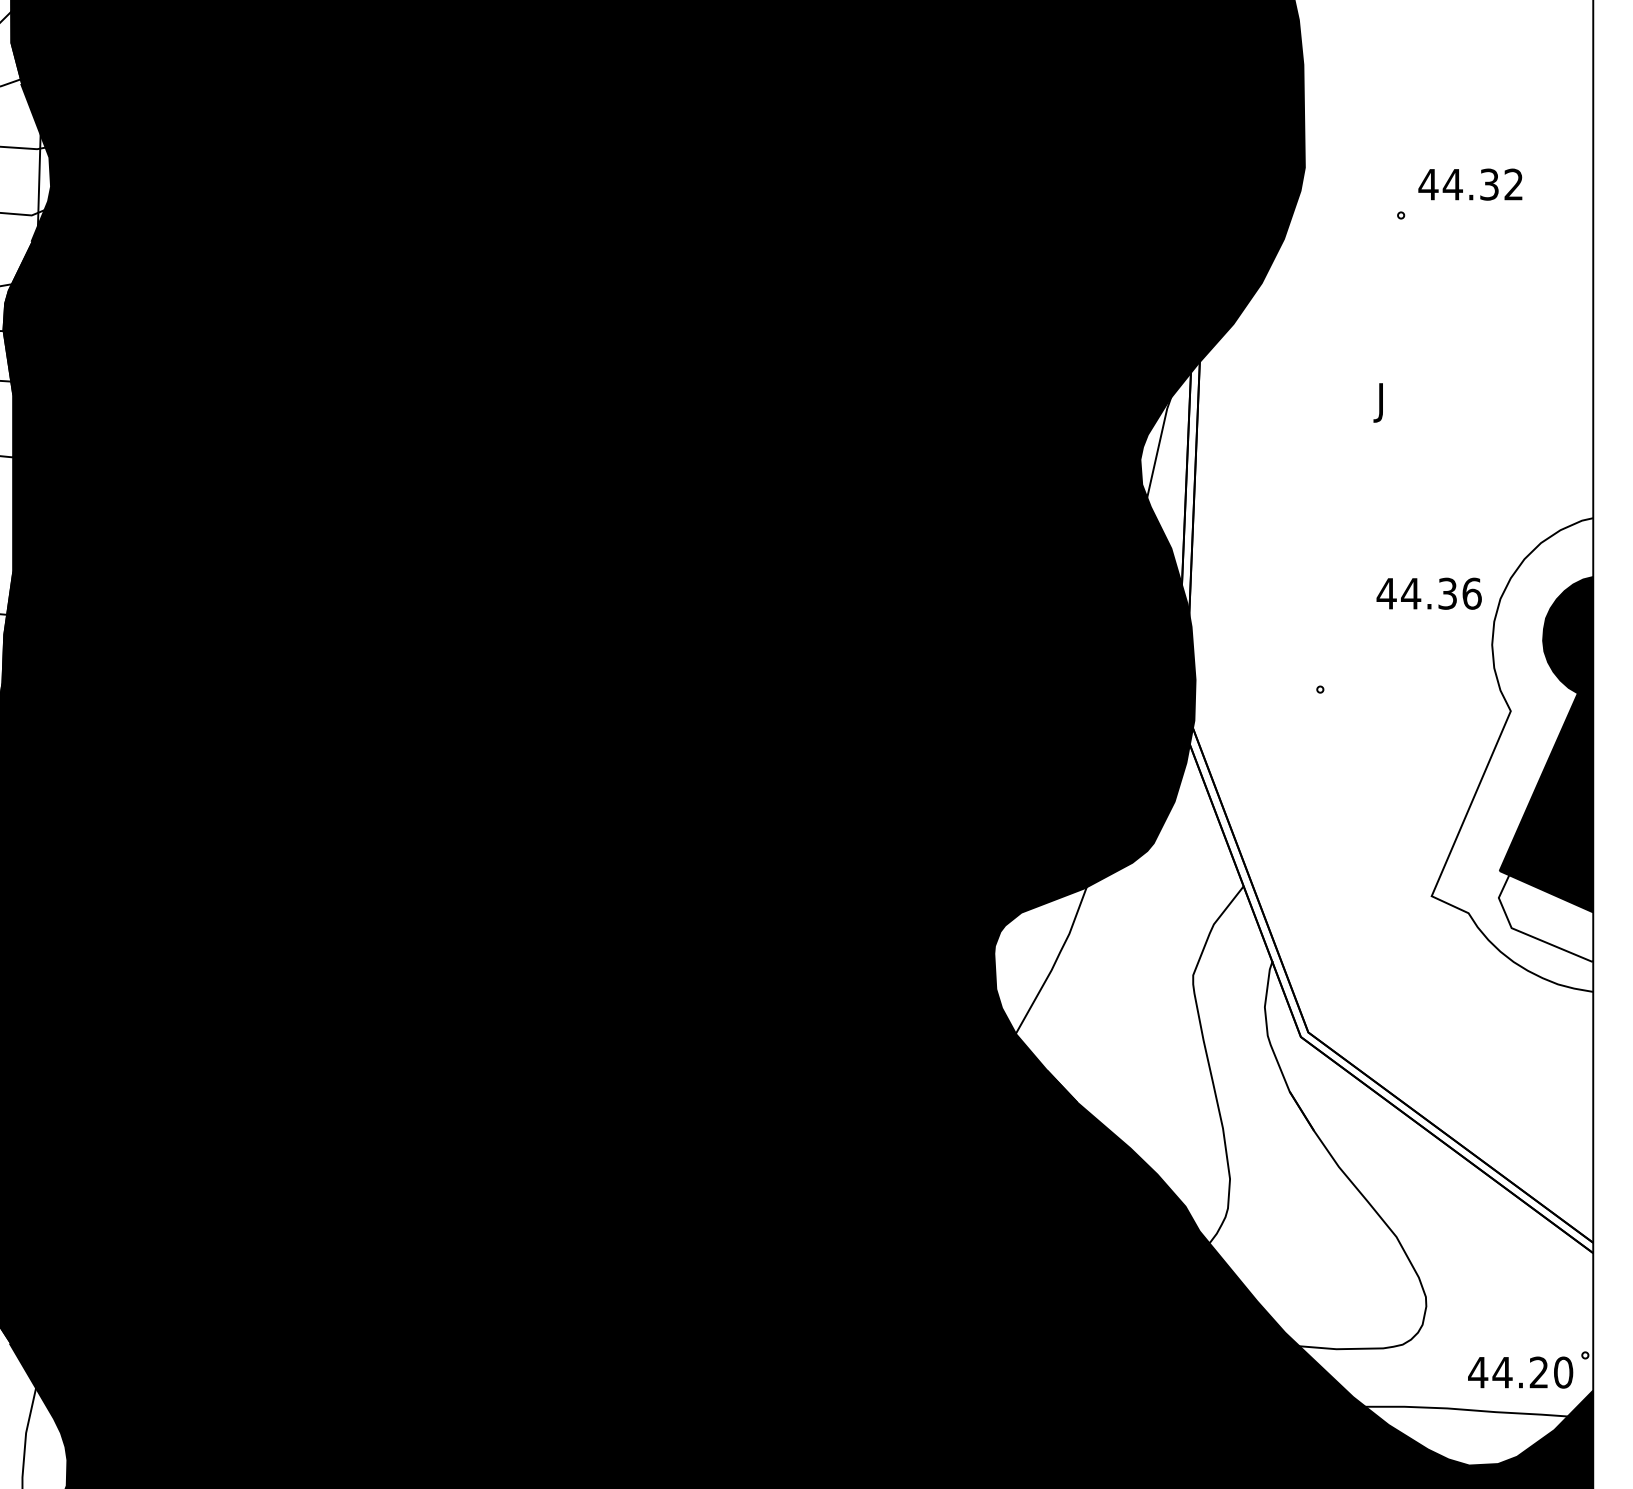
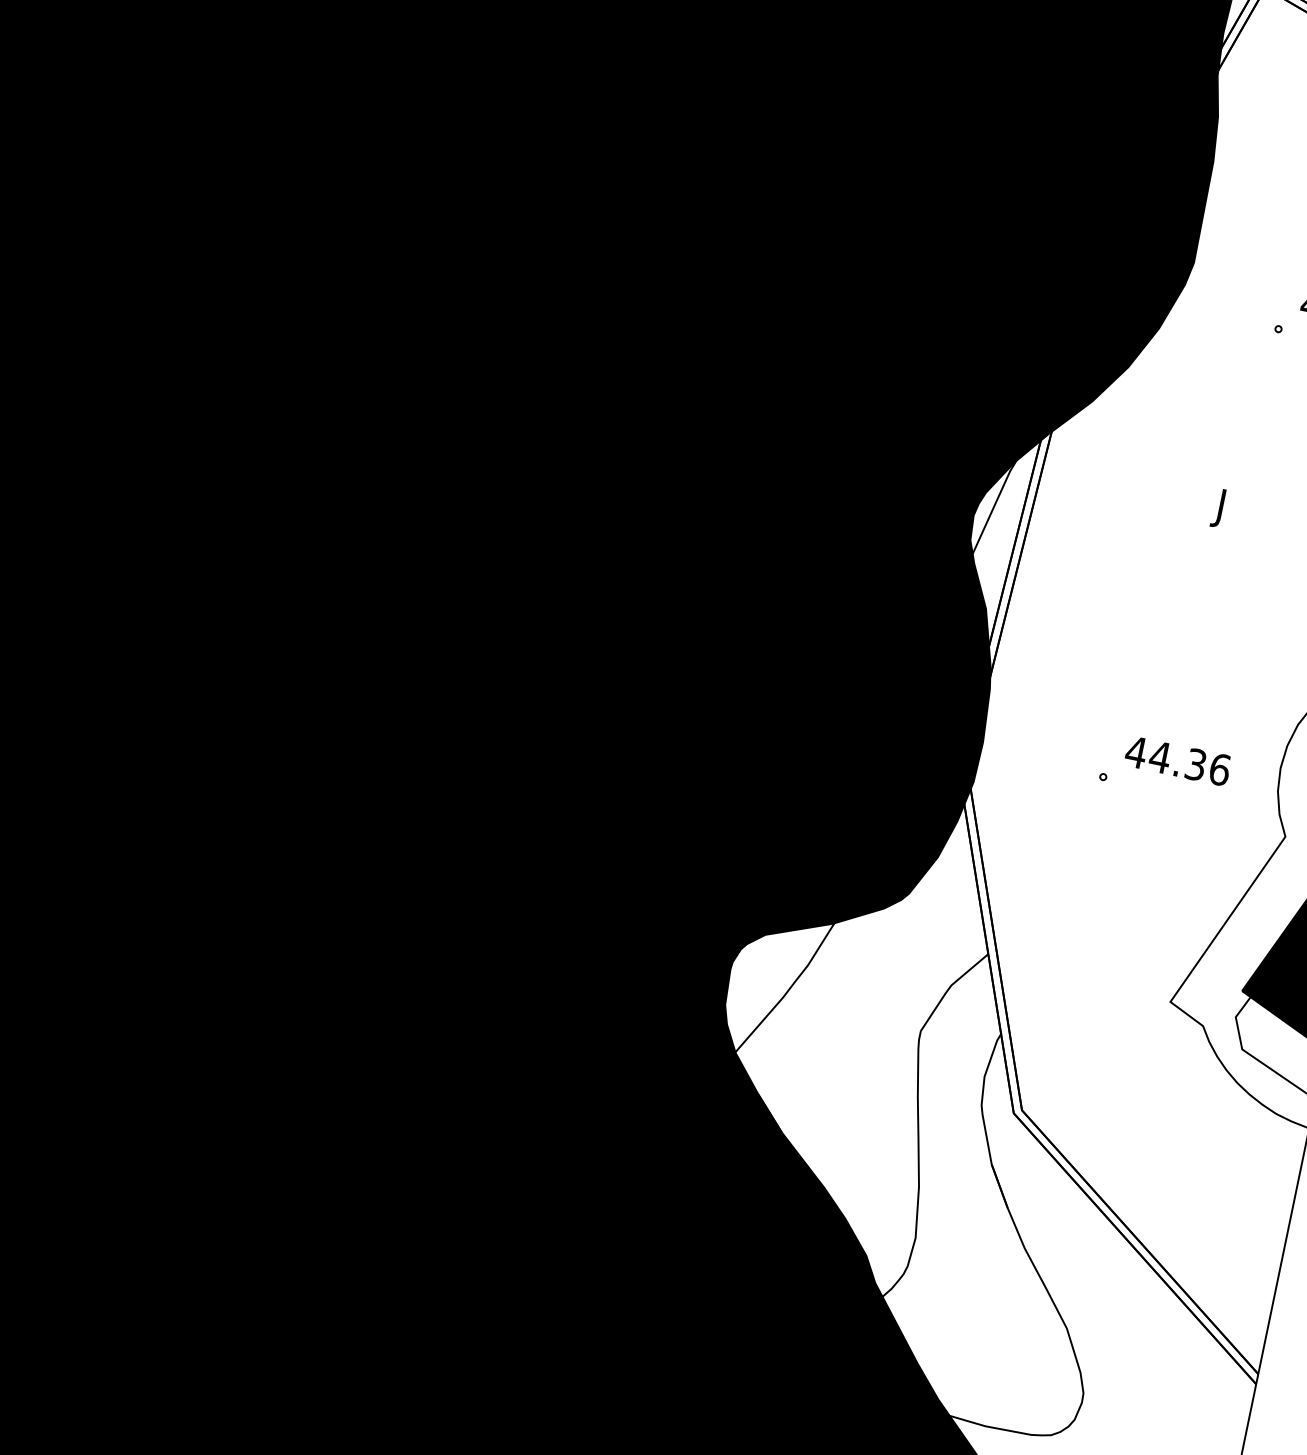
text: (1428, 593) -> (1177, 760), moved

